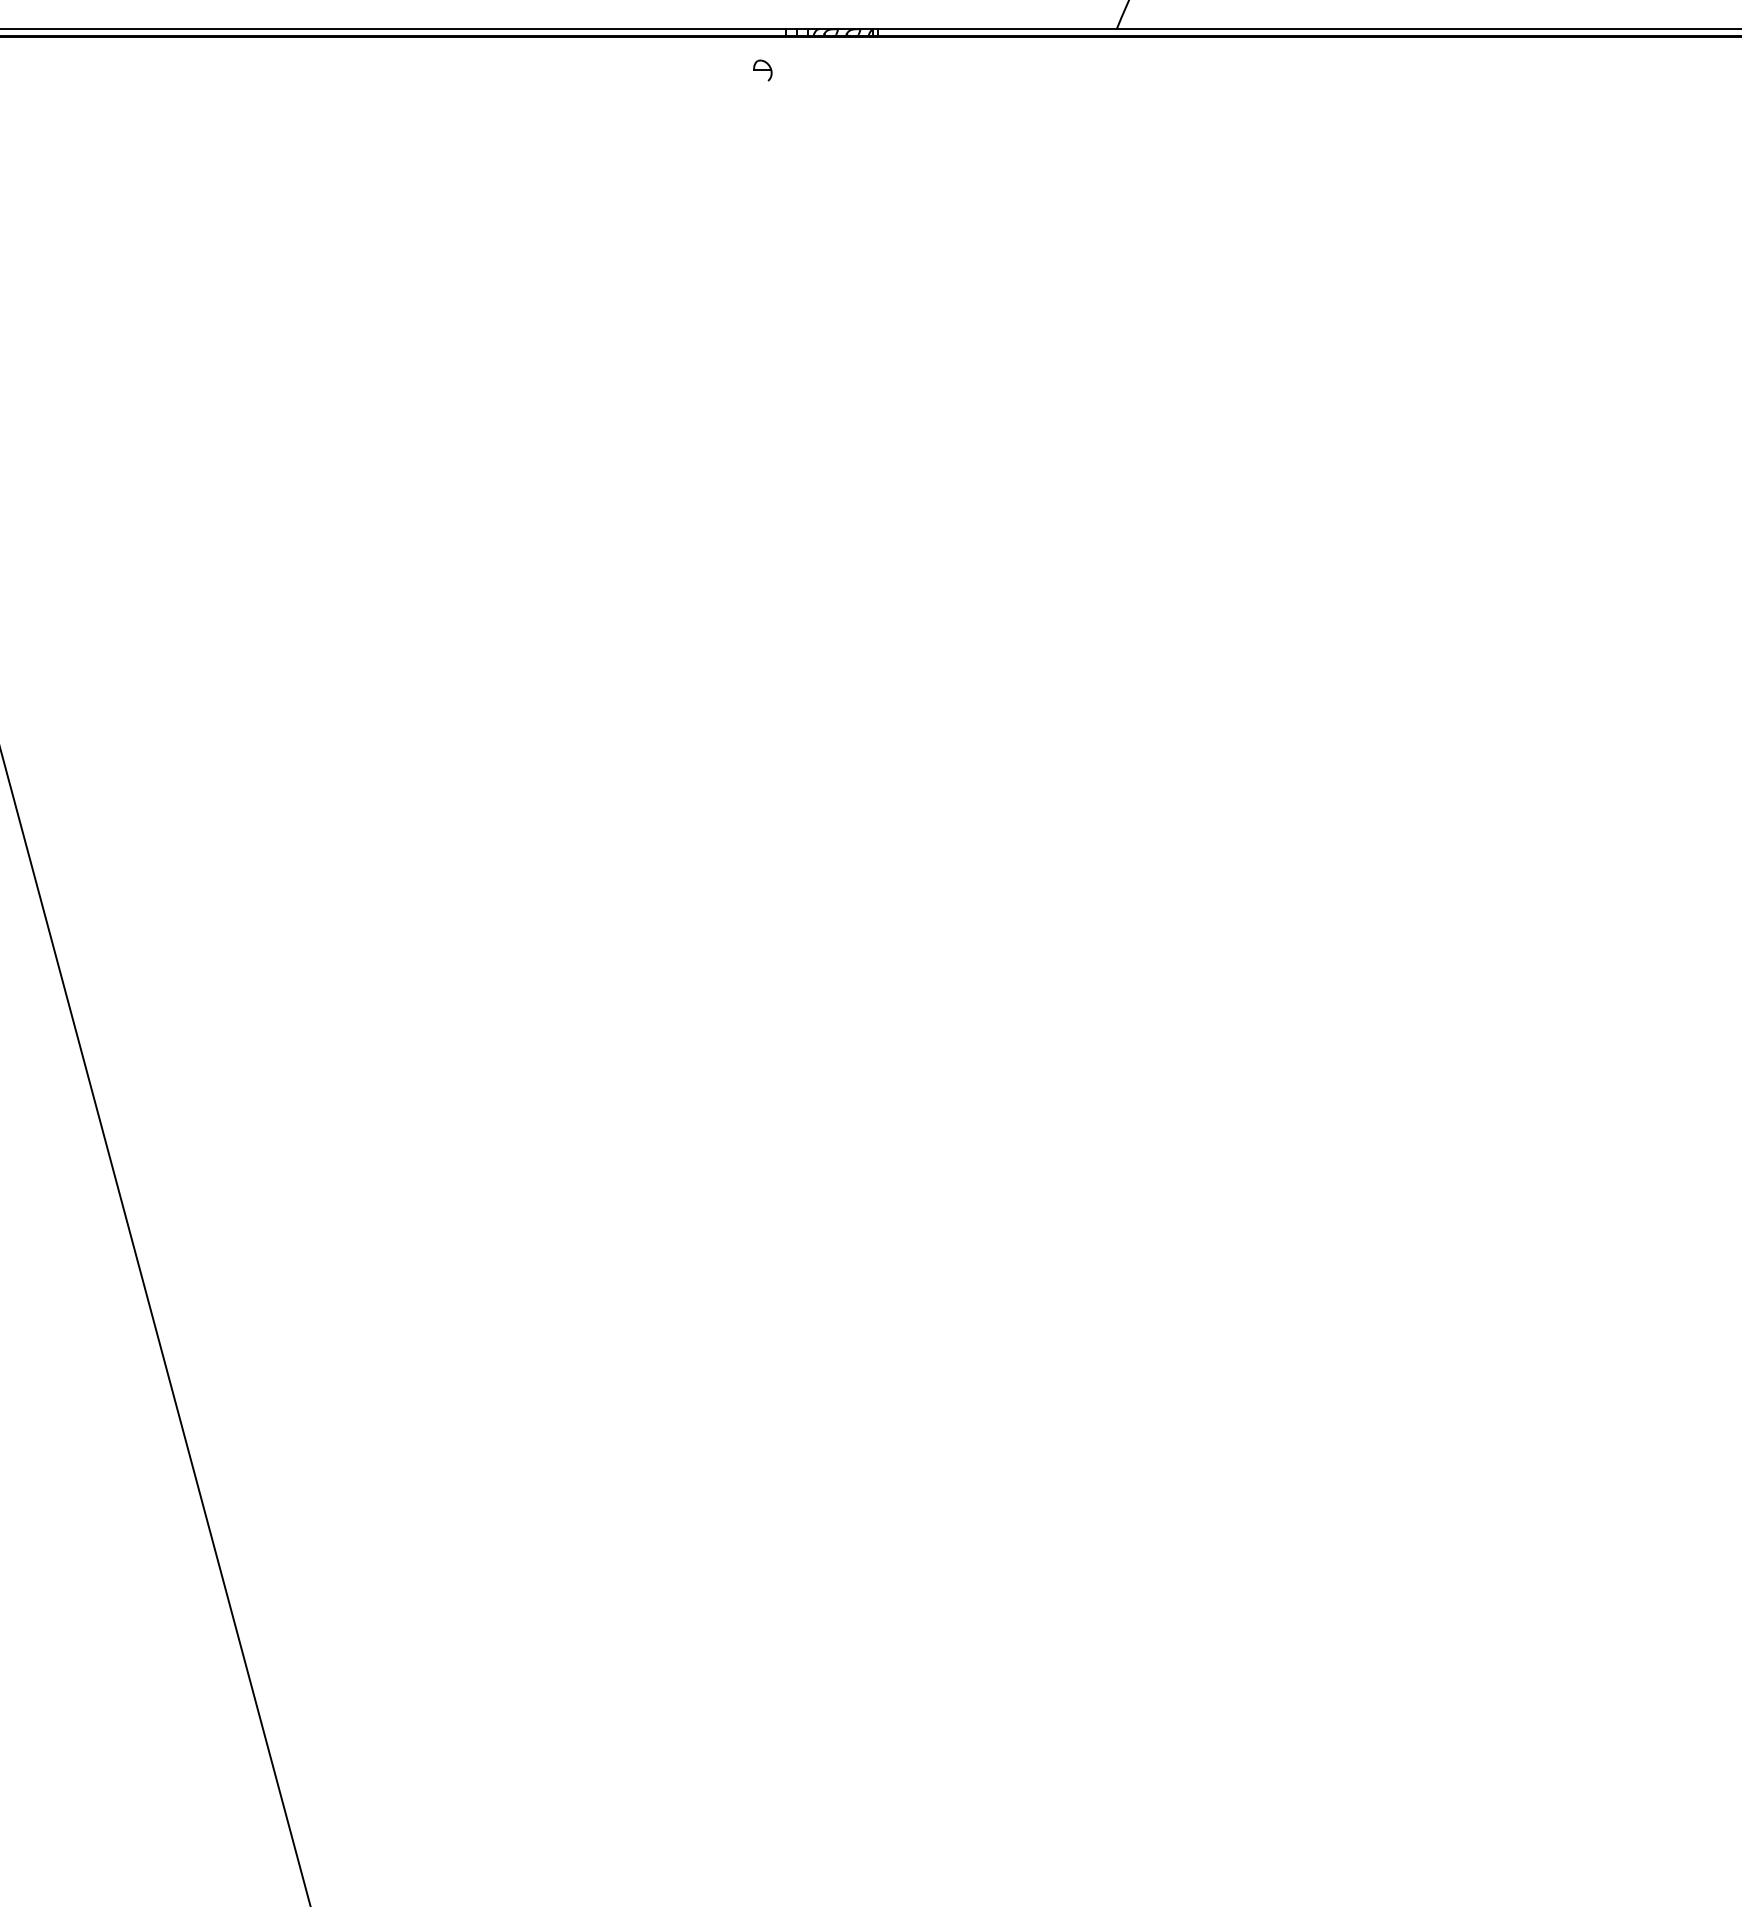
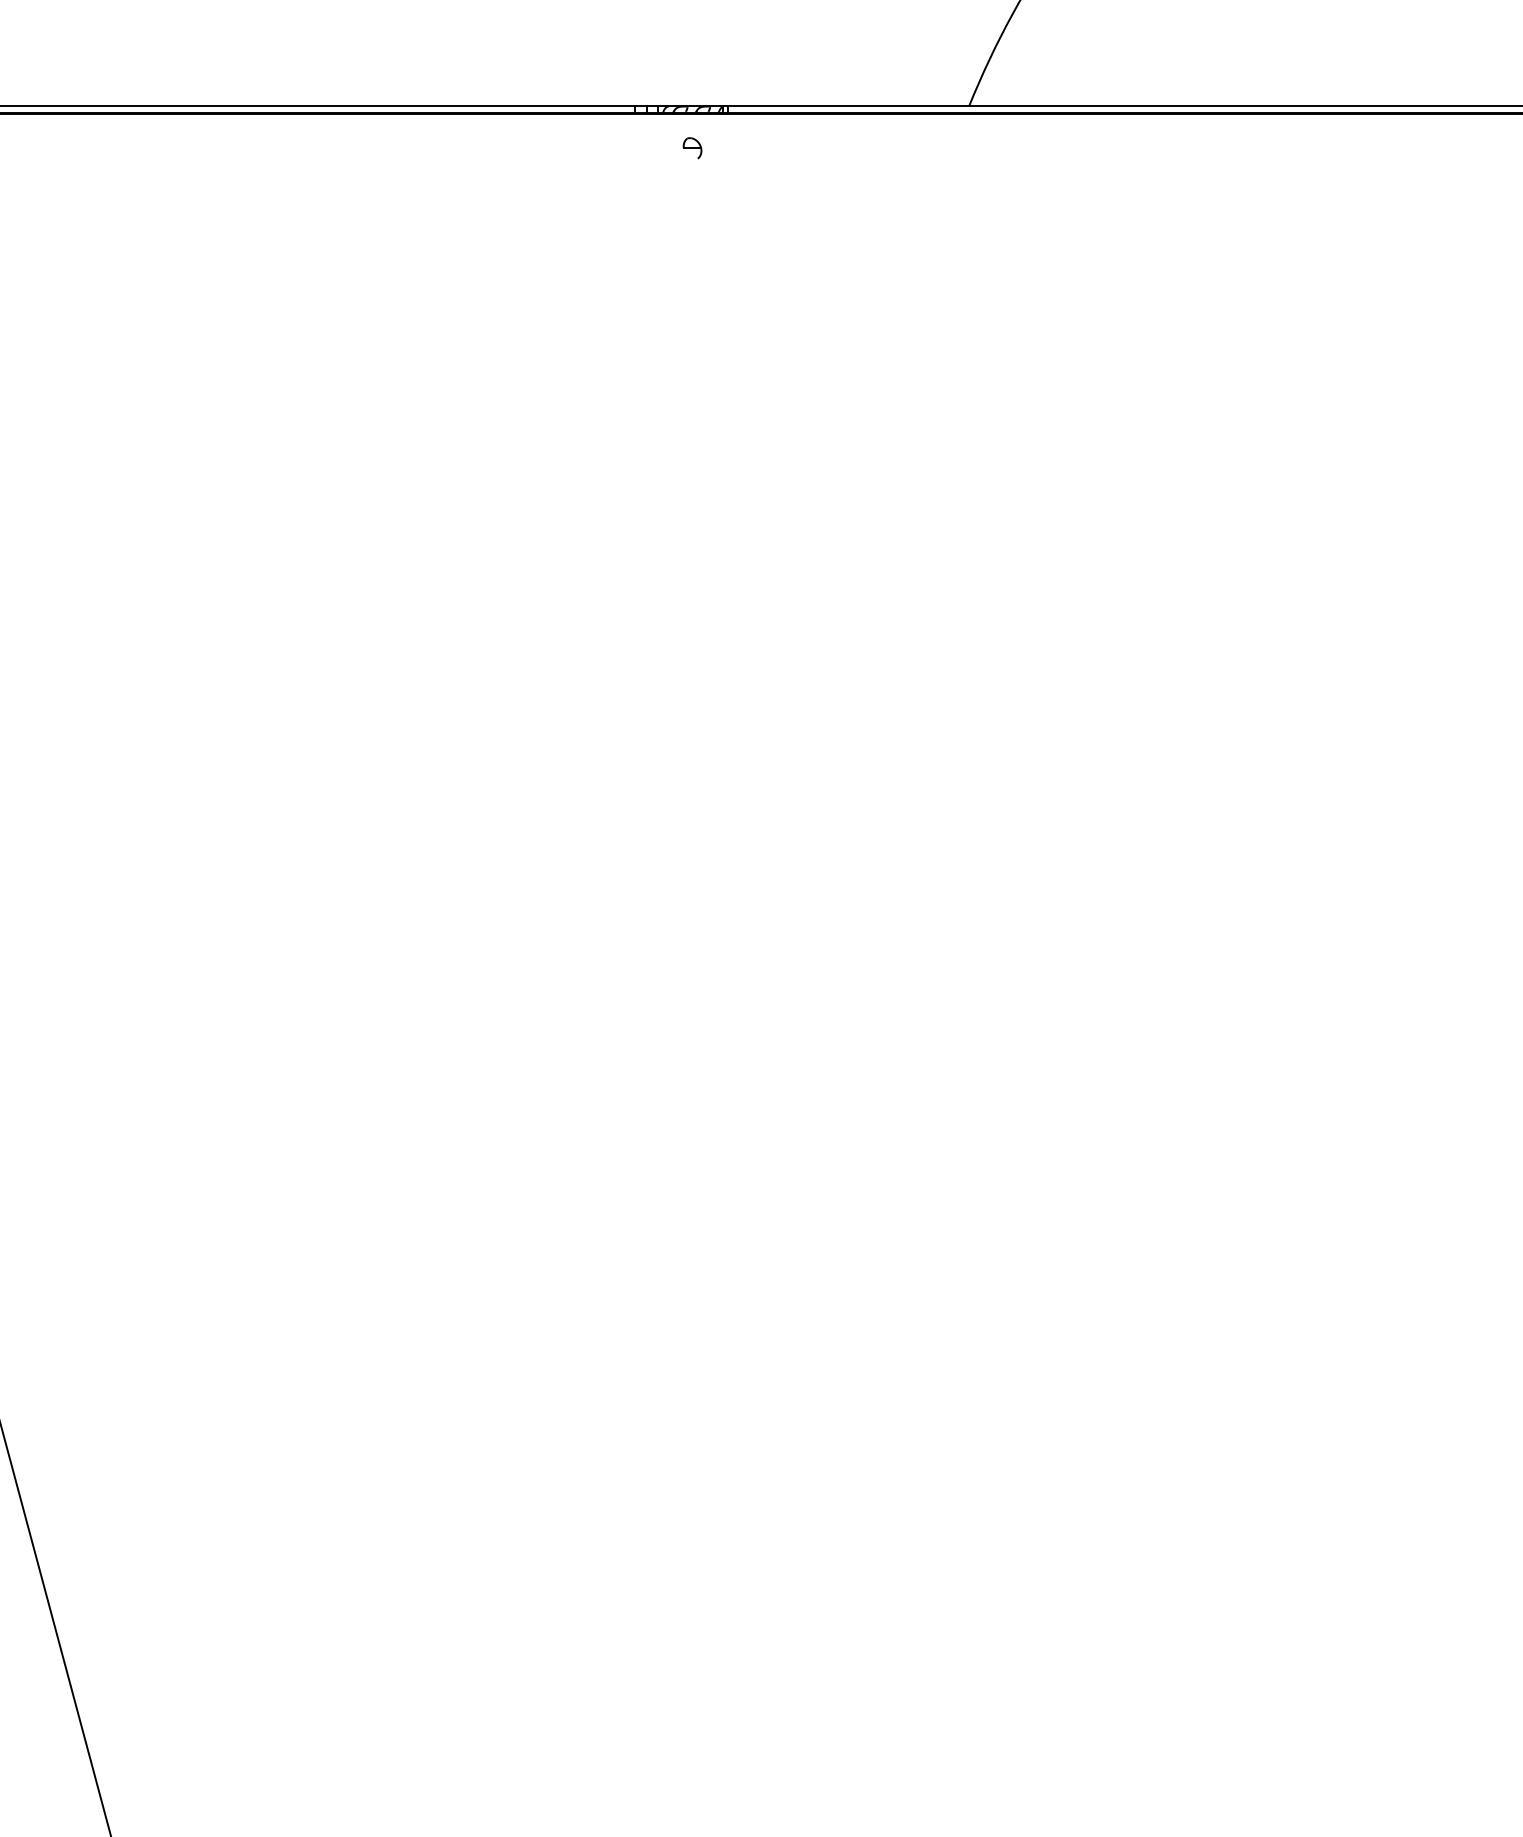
part: (762, 70) -> (692, 148), moved

